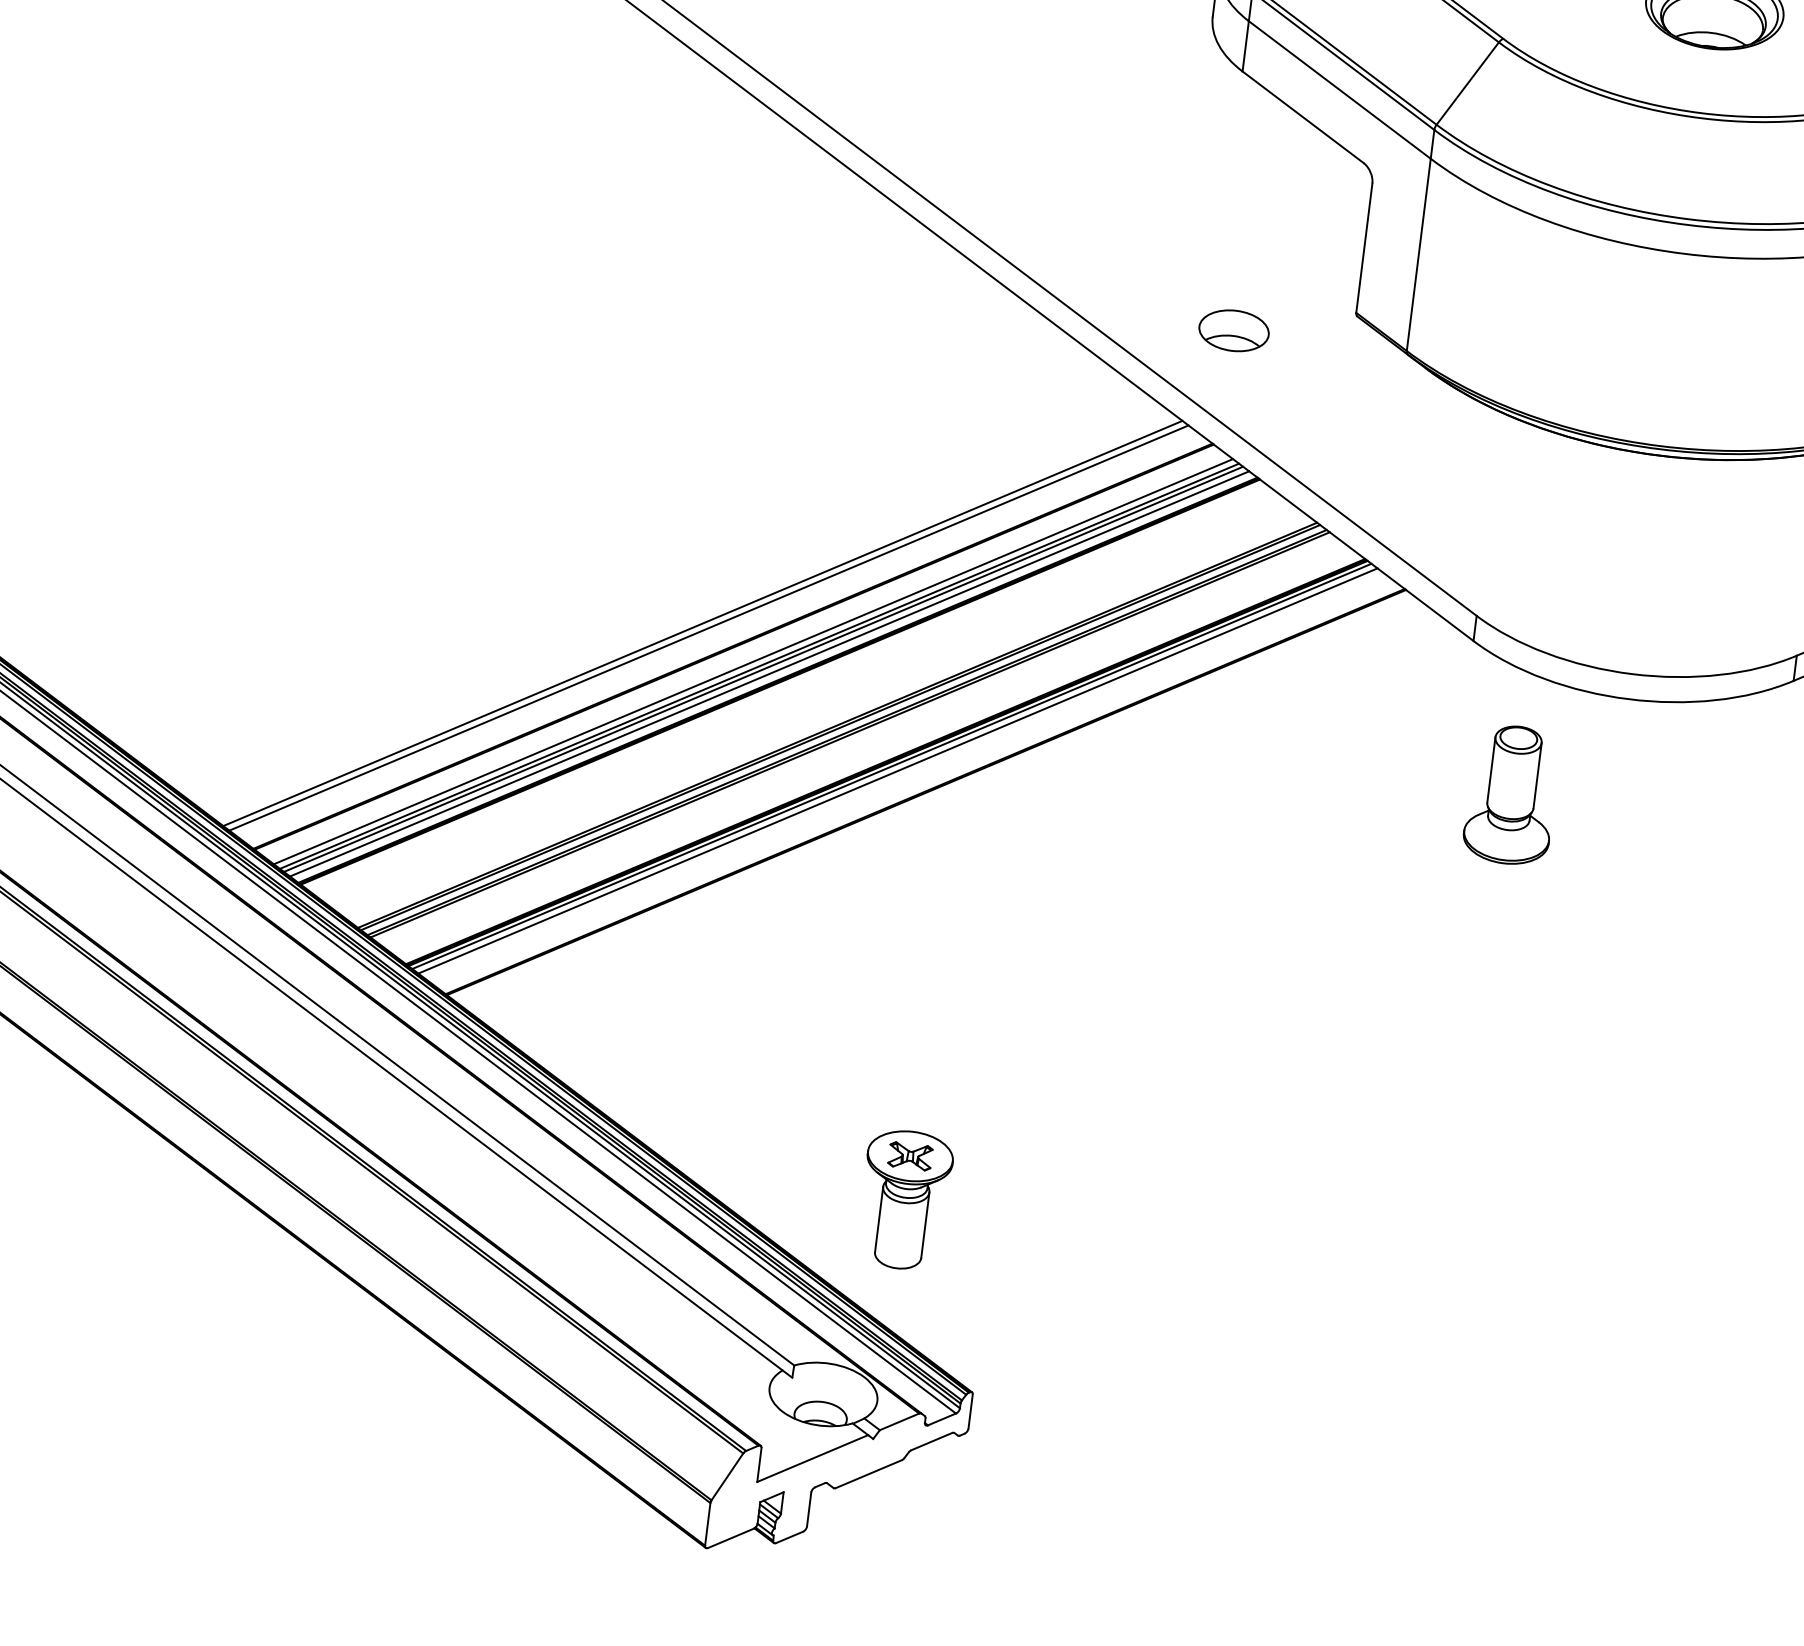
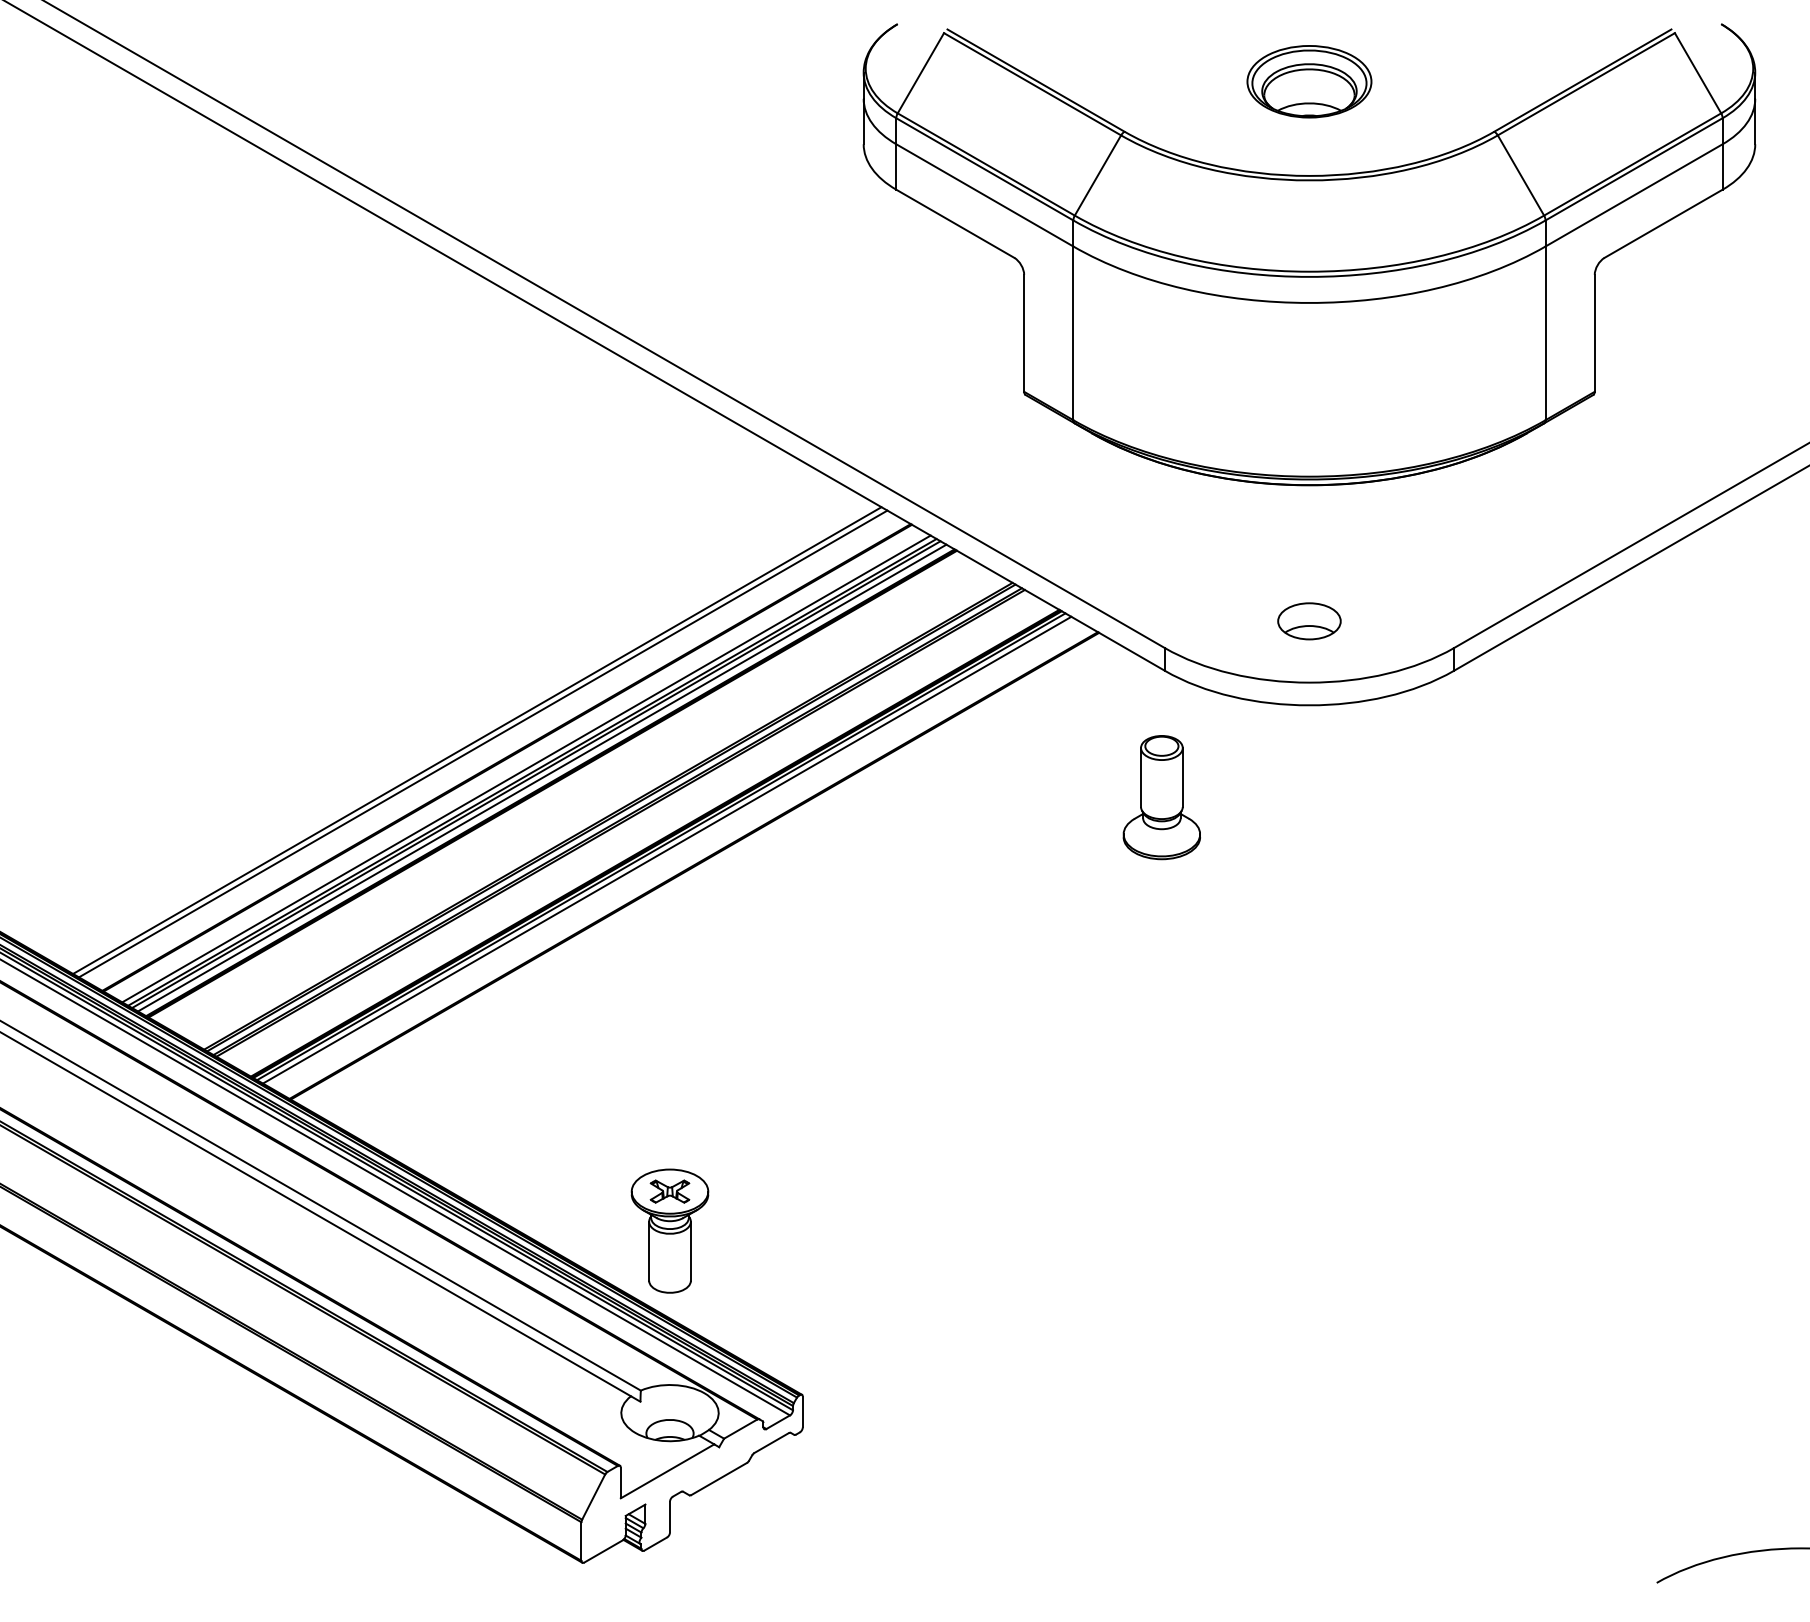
part: (1234, 330) -> (1309, 621), moved
part: (1511, 794) -> (1161, 797), moved
part: (904, 1199) -> (669, 1230), moved

